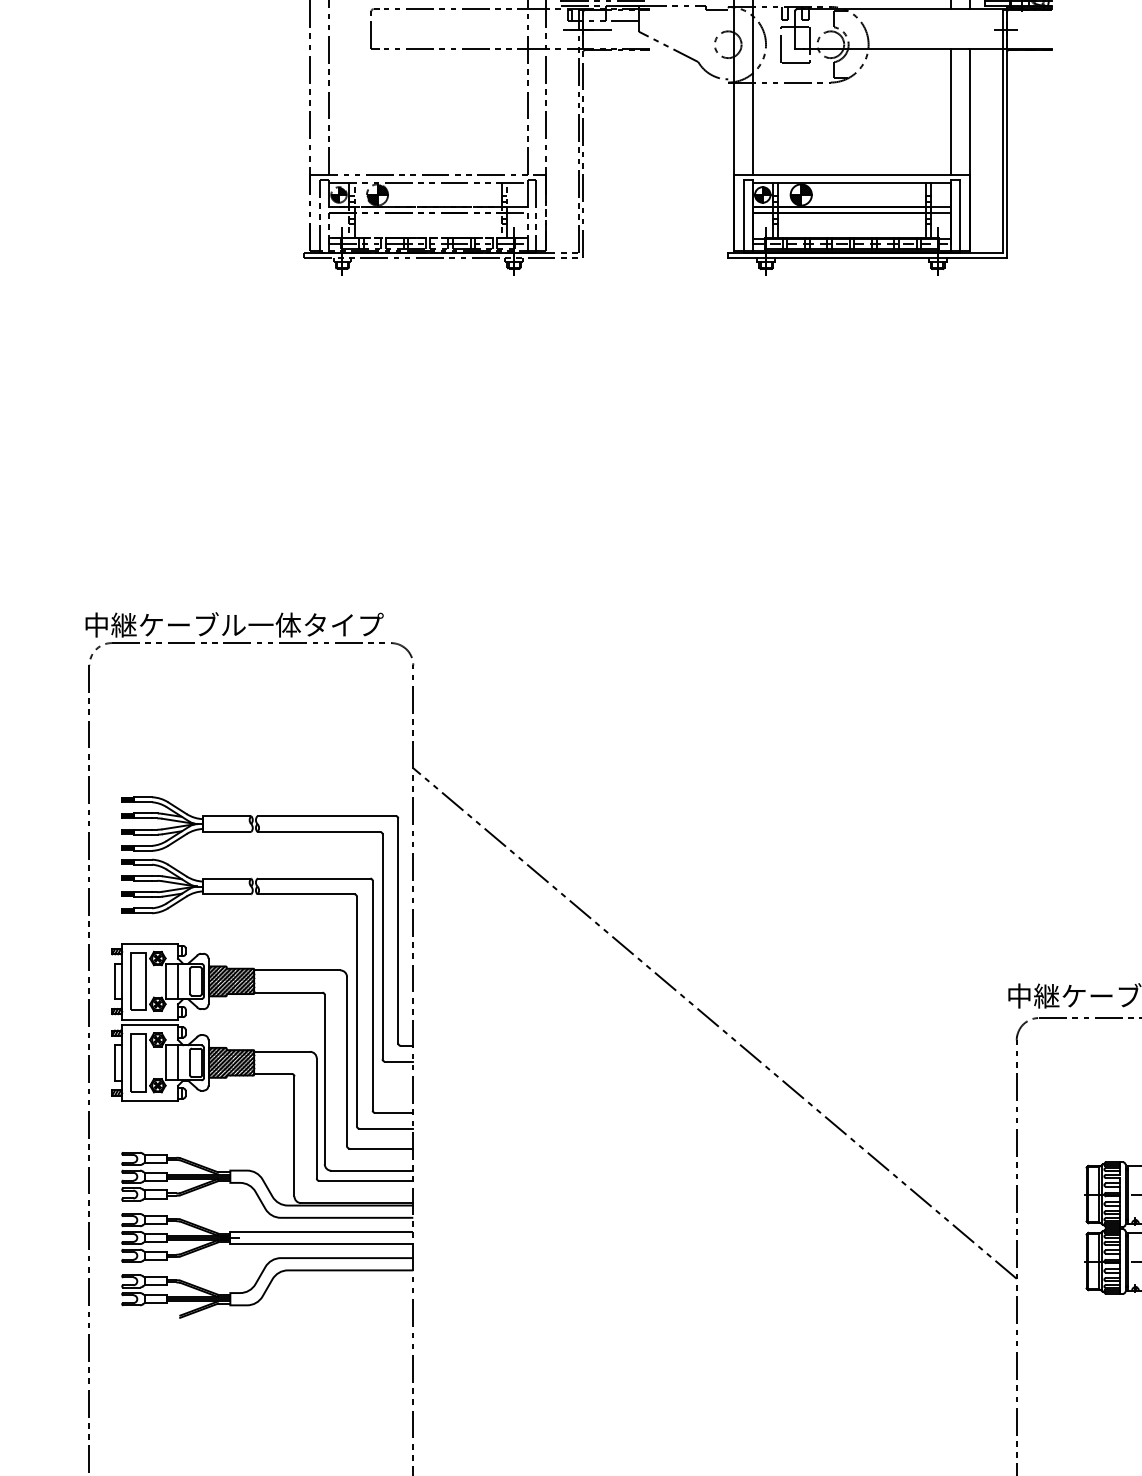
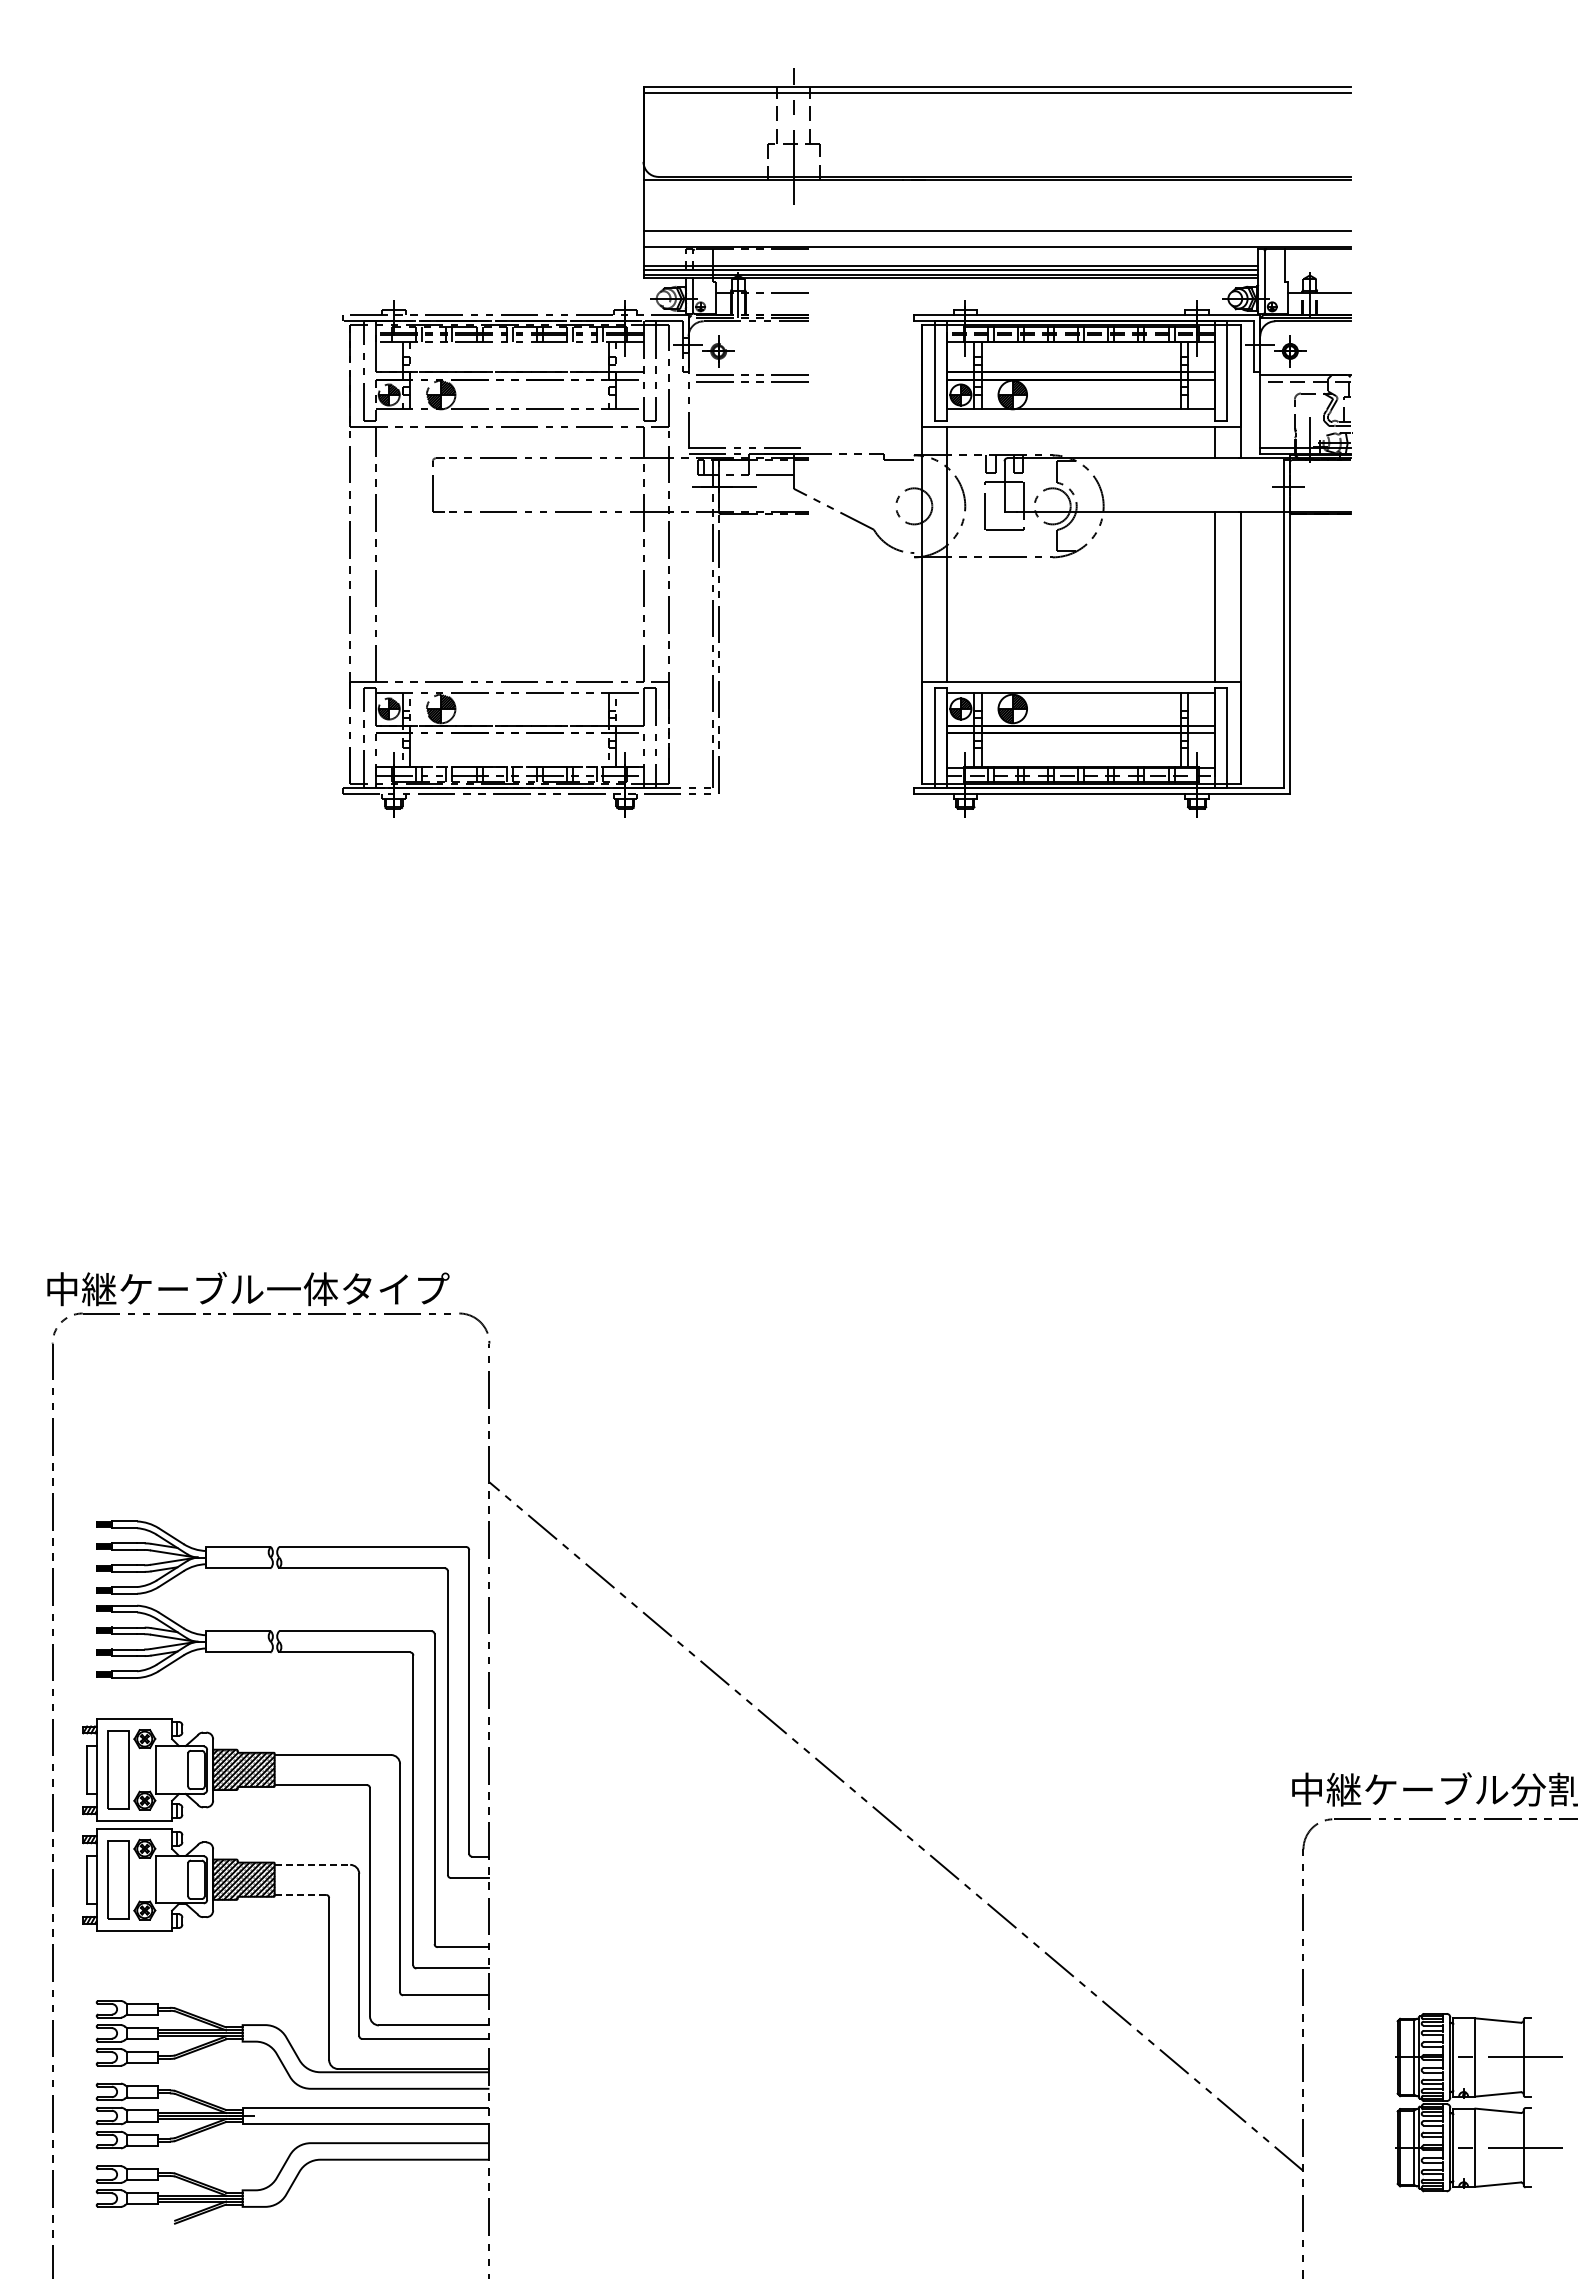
line: (178, 981) -> (172, 1769), removed
line: (282, 1051) -> (312, 1864), solid -> dashed
line: (178, 1062) -> (172, 1879), removed
line: (273, 1073) -> (300, 1894), solid -> dashed

